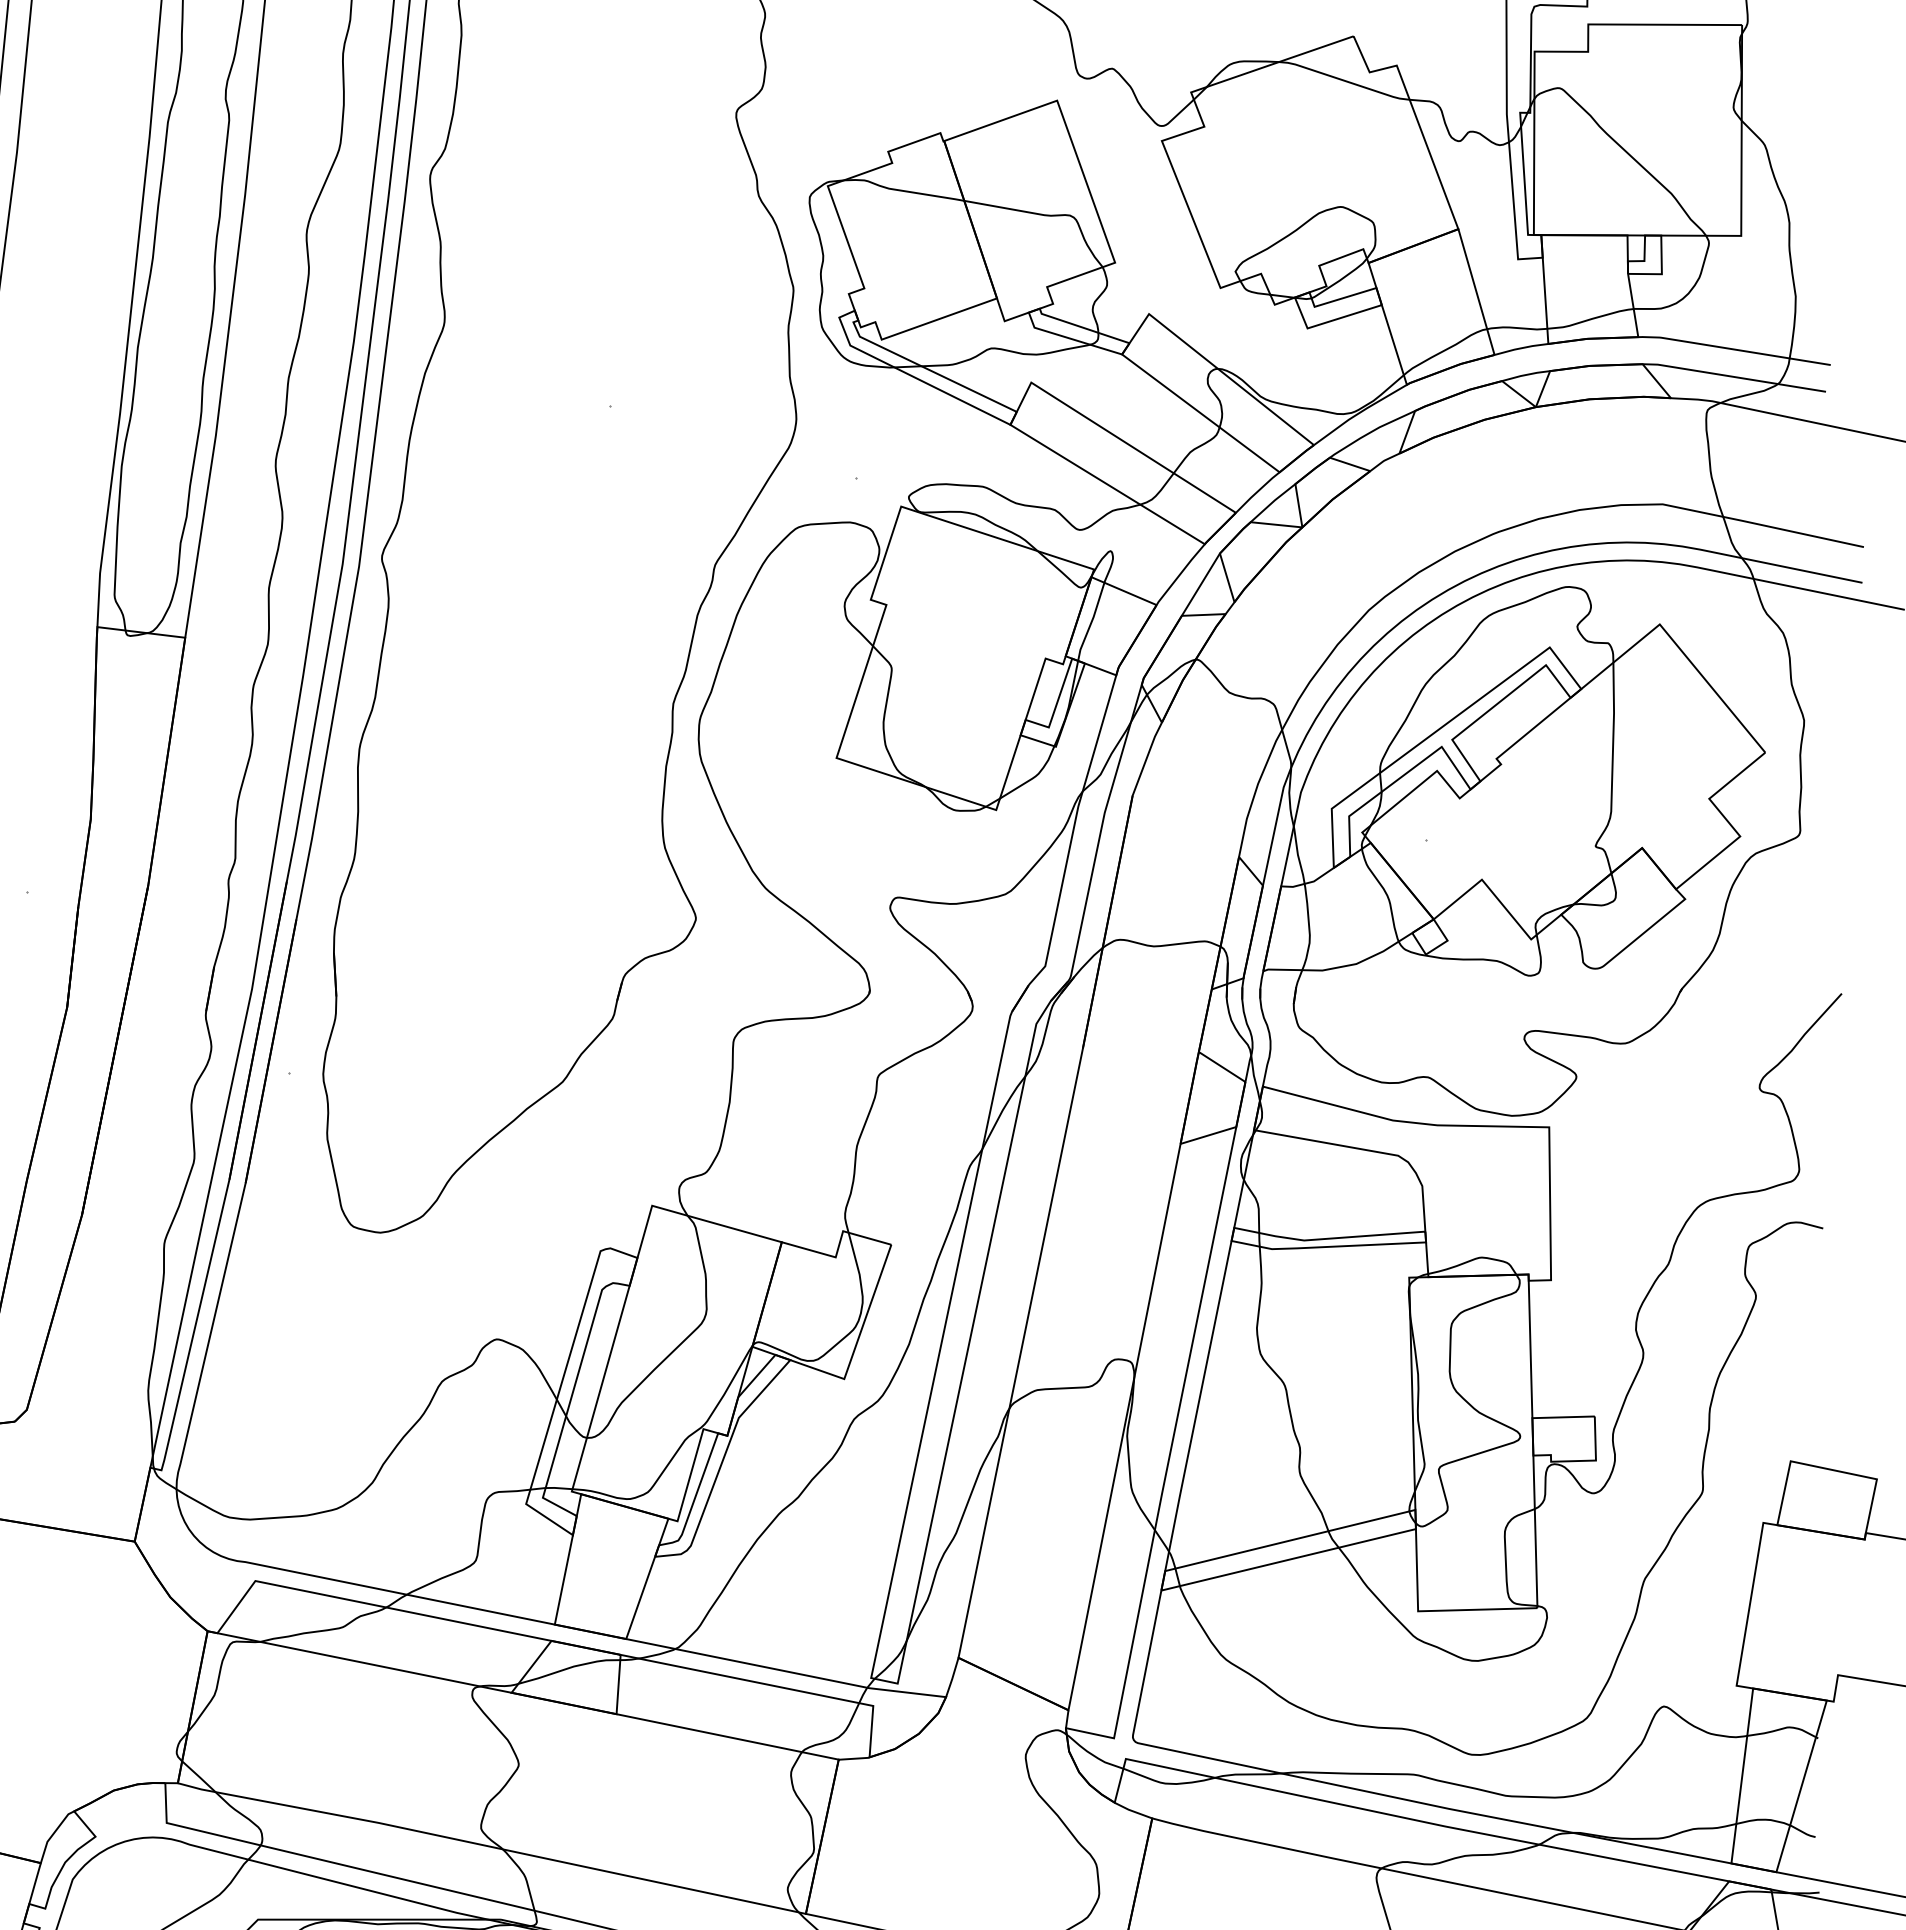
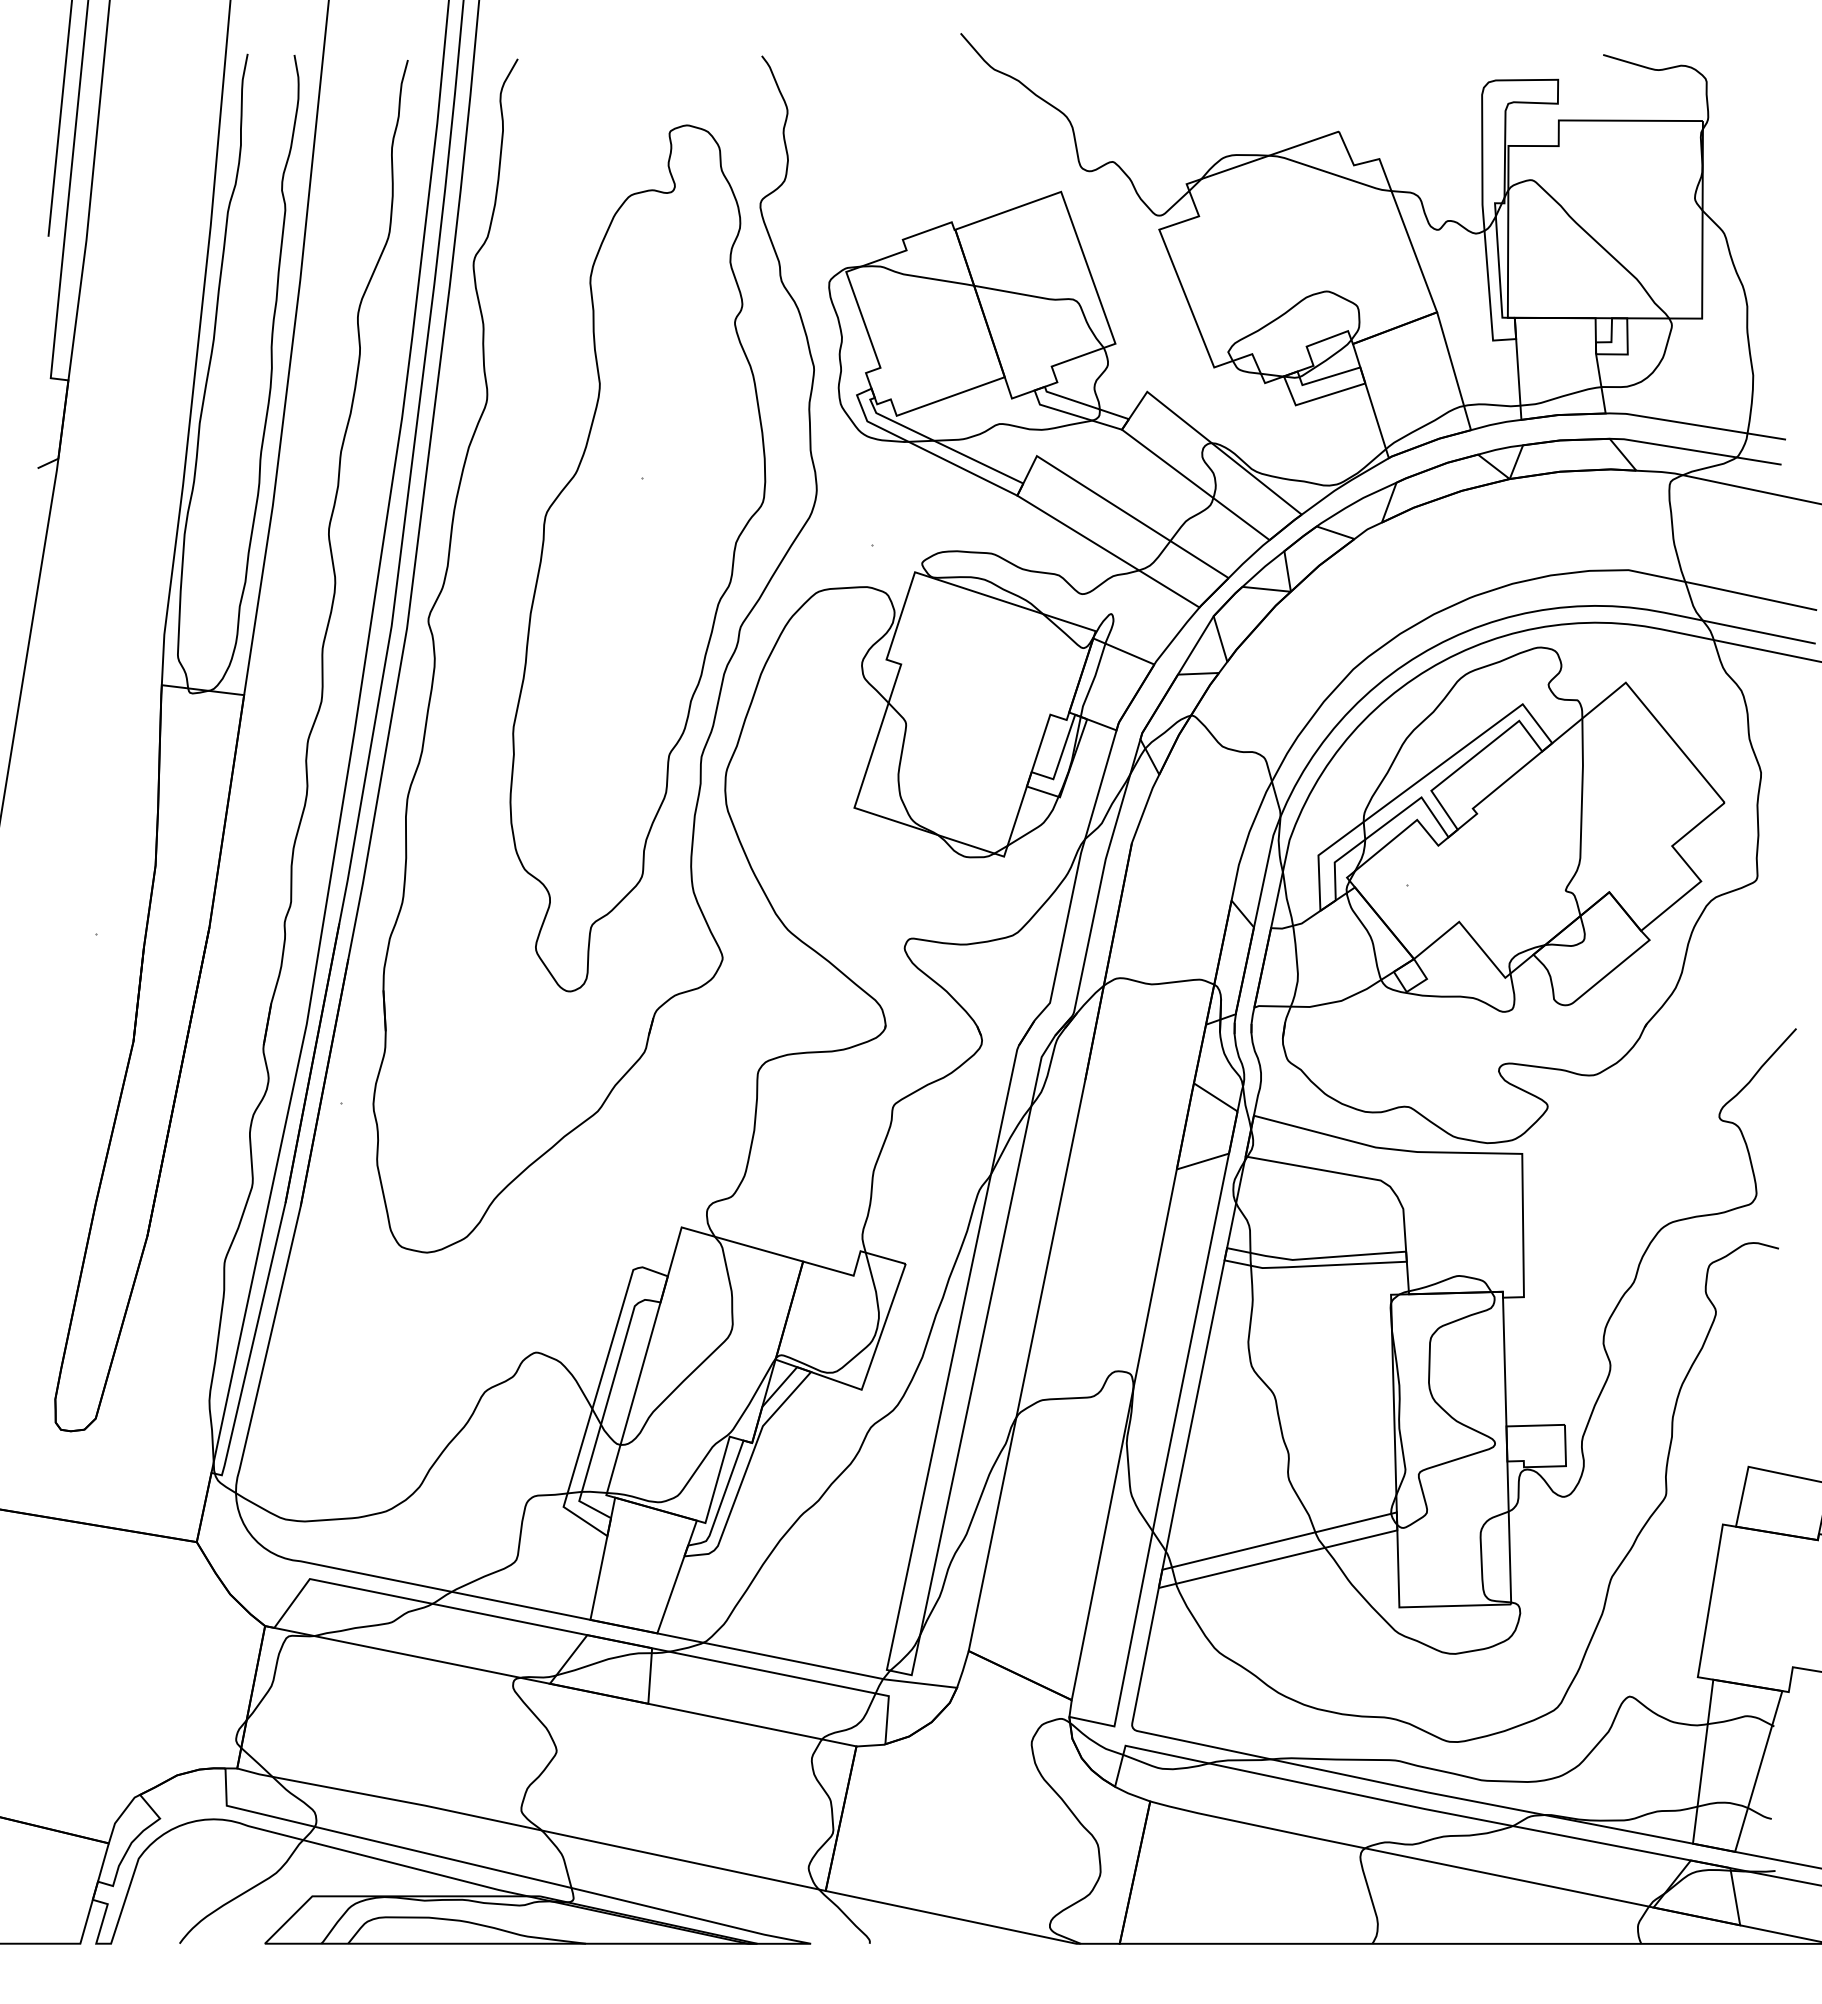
part: (605, 491) -> (637, 558), added

